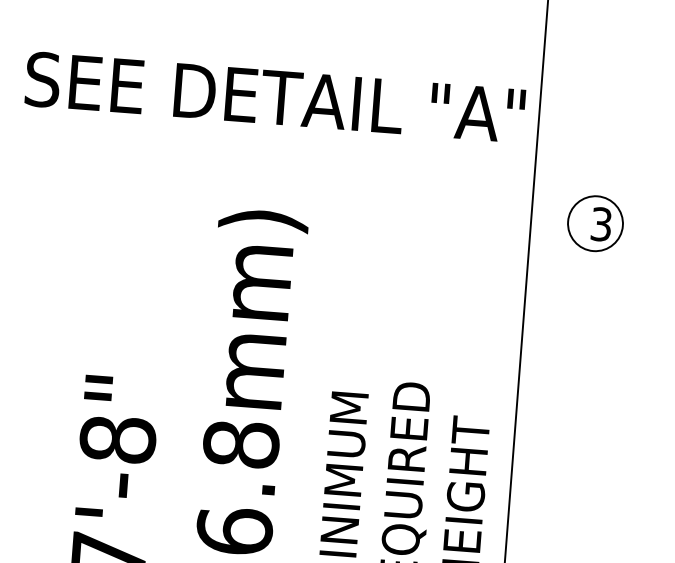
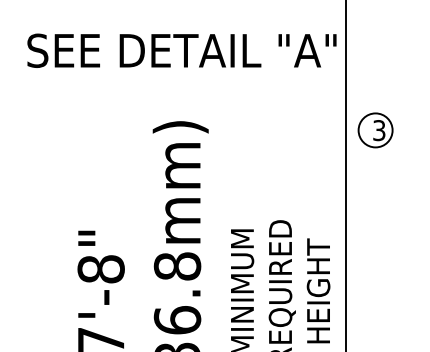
part: (595, 223) -> (375, 130), moved

